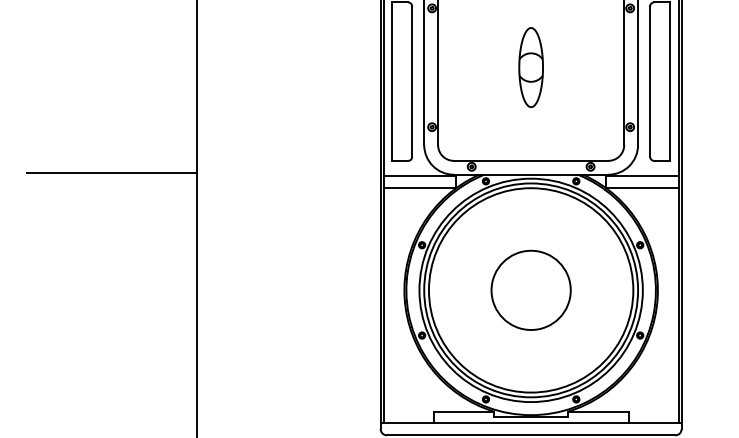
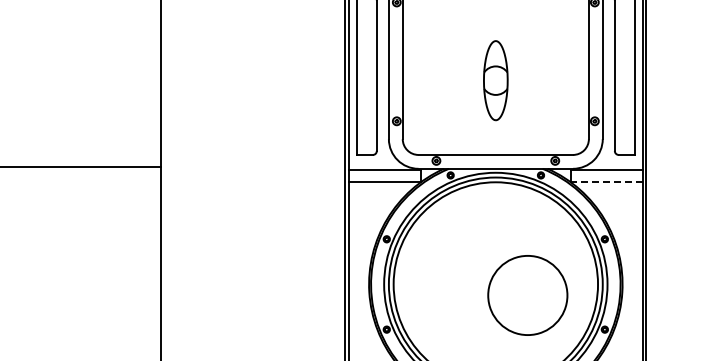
part: (530, 67) -> (495, 80), moved
line: (641, 188) -> (606, 182), solid -> dashed
circle: (530, 289) -> (527, 294), moved

